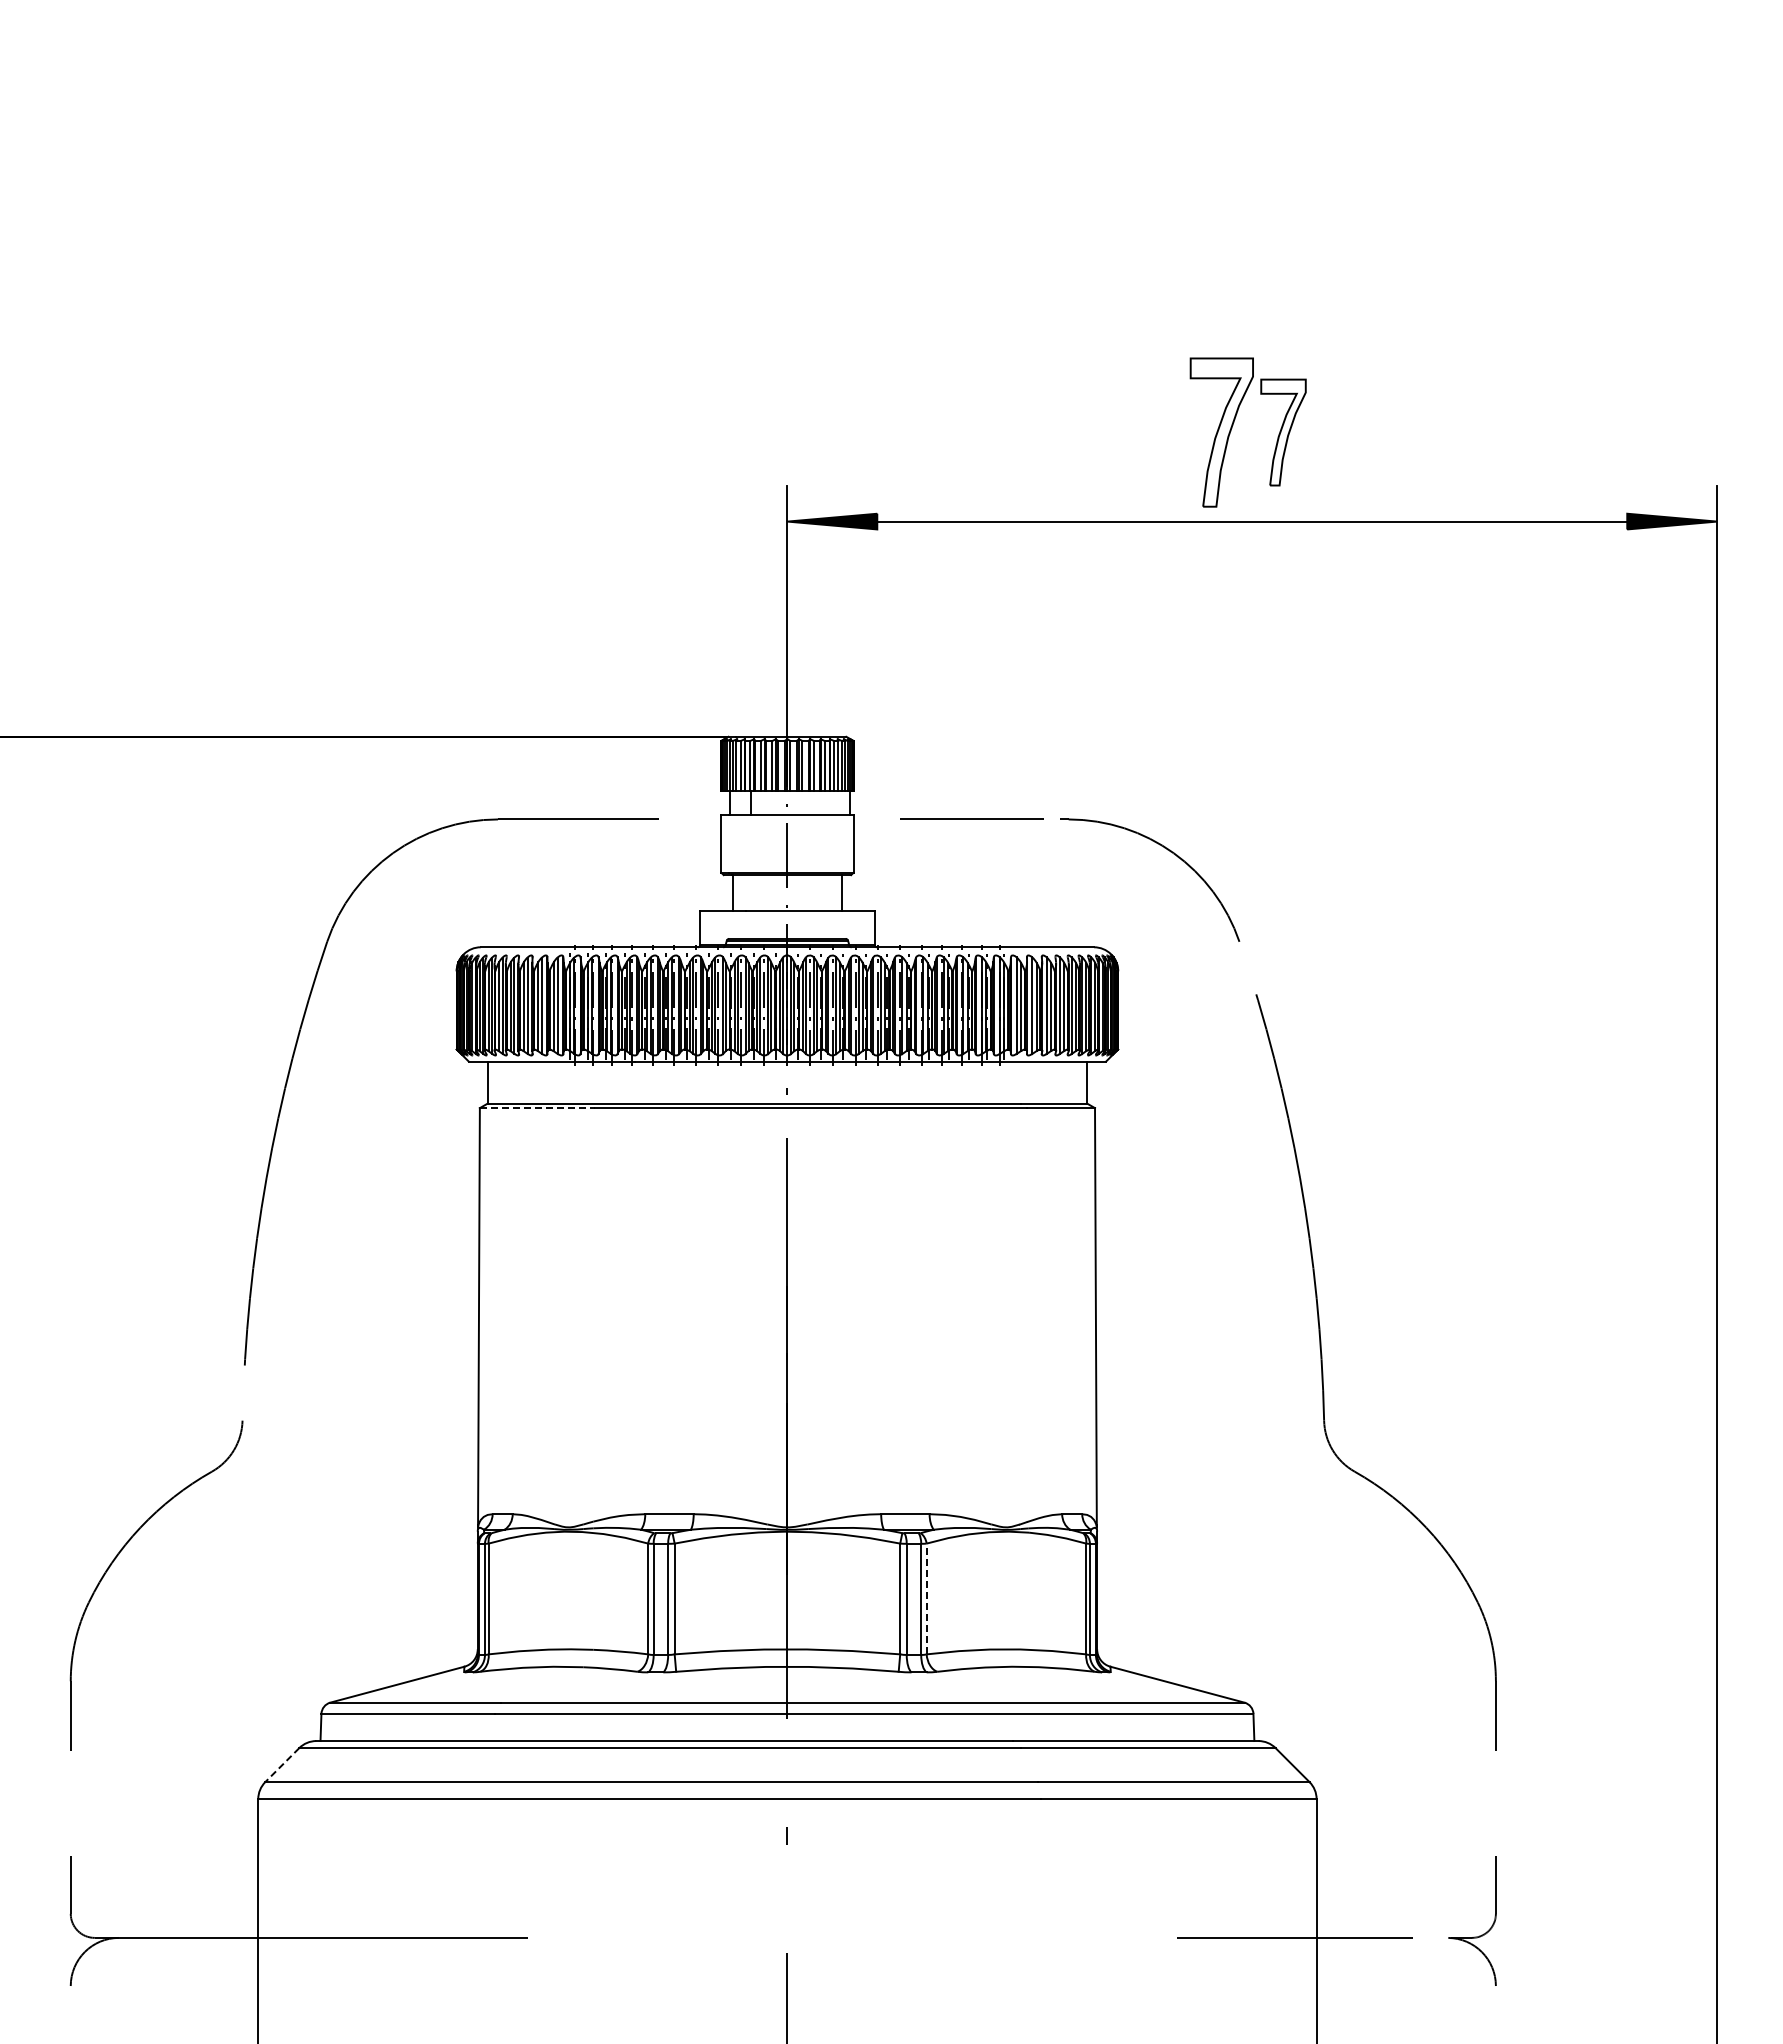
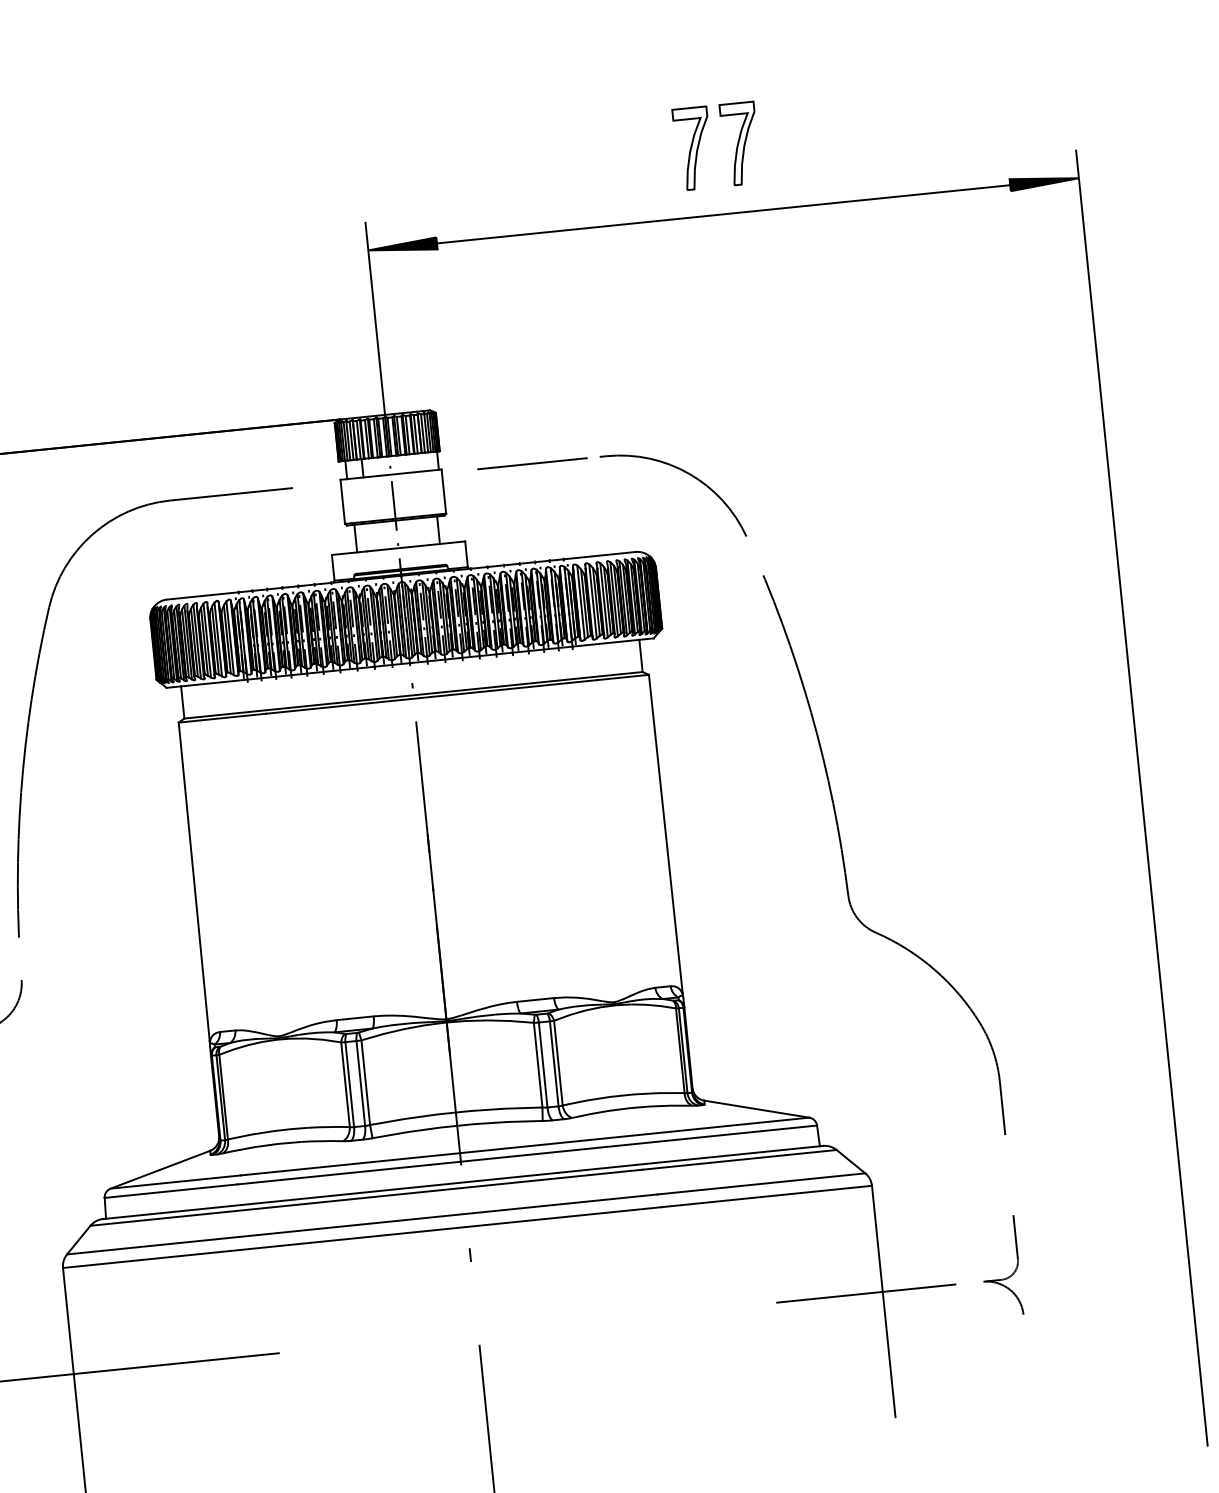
part: (1221, 432) -> (693, 148), size x0.71
line: (537, 1108) -> (222, 718), dashed -> solid
line: (926, 1598) -> (558, 1062), dashed -> solid
line: (281, 1765) -> (78, 1240), dashed -> solid

